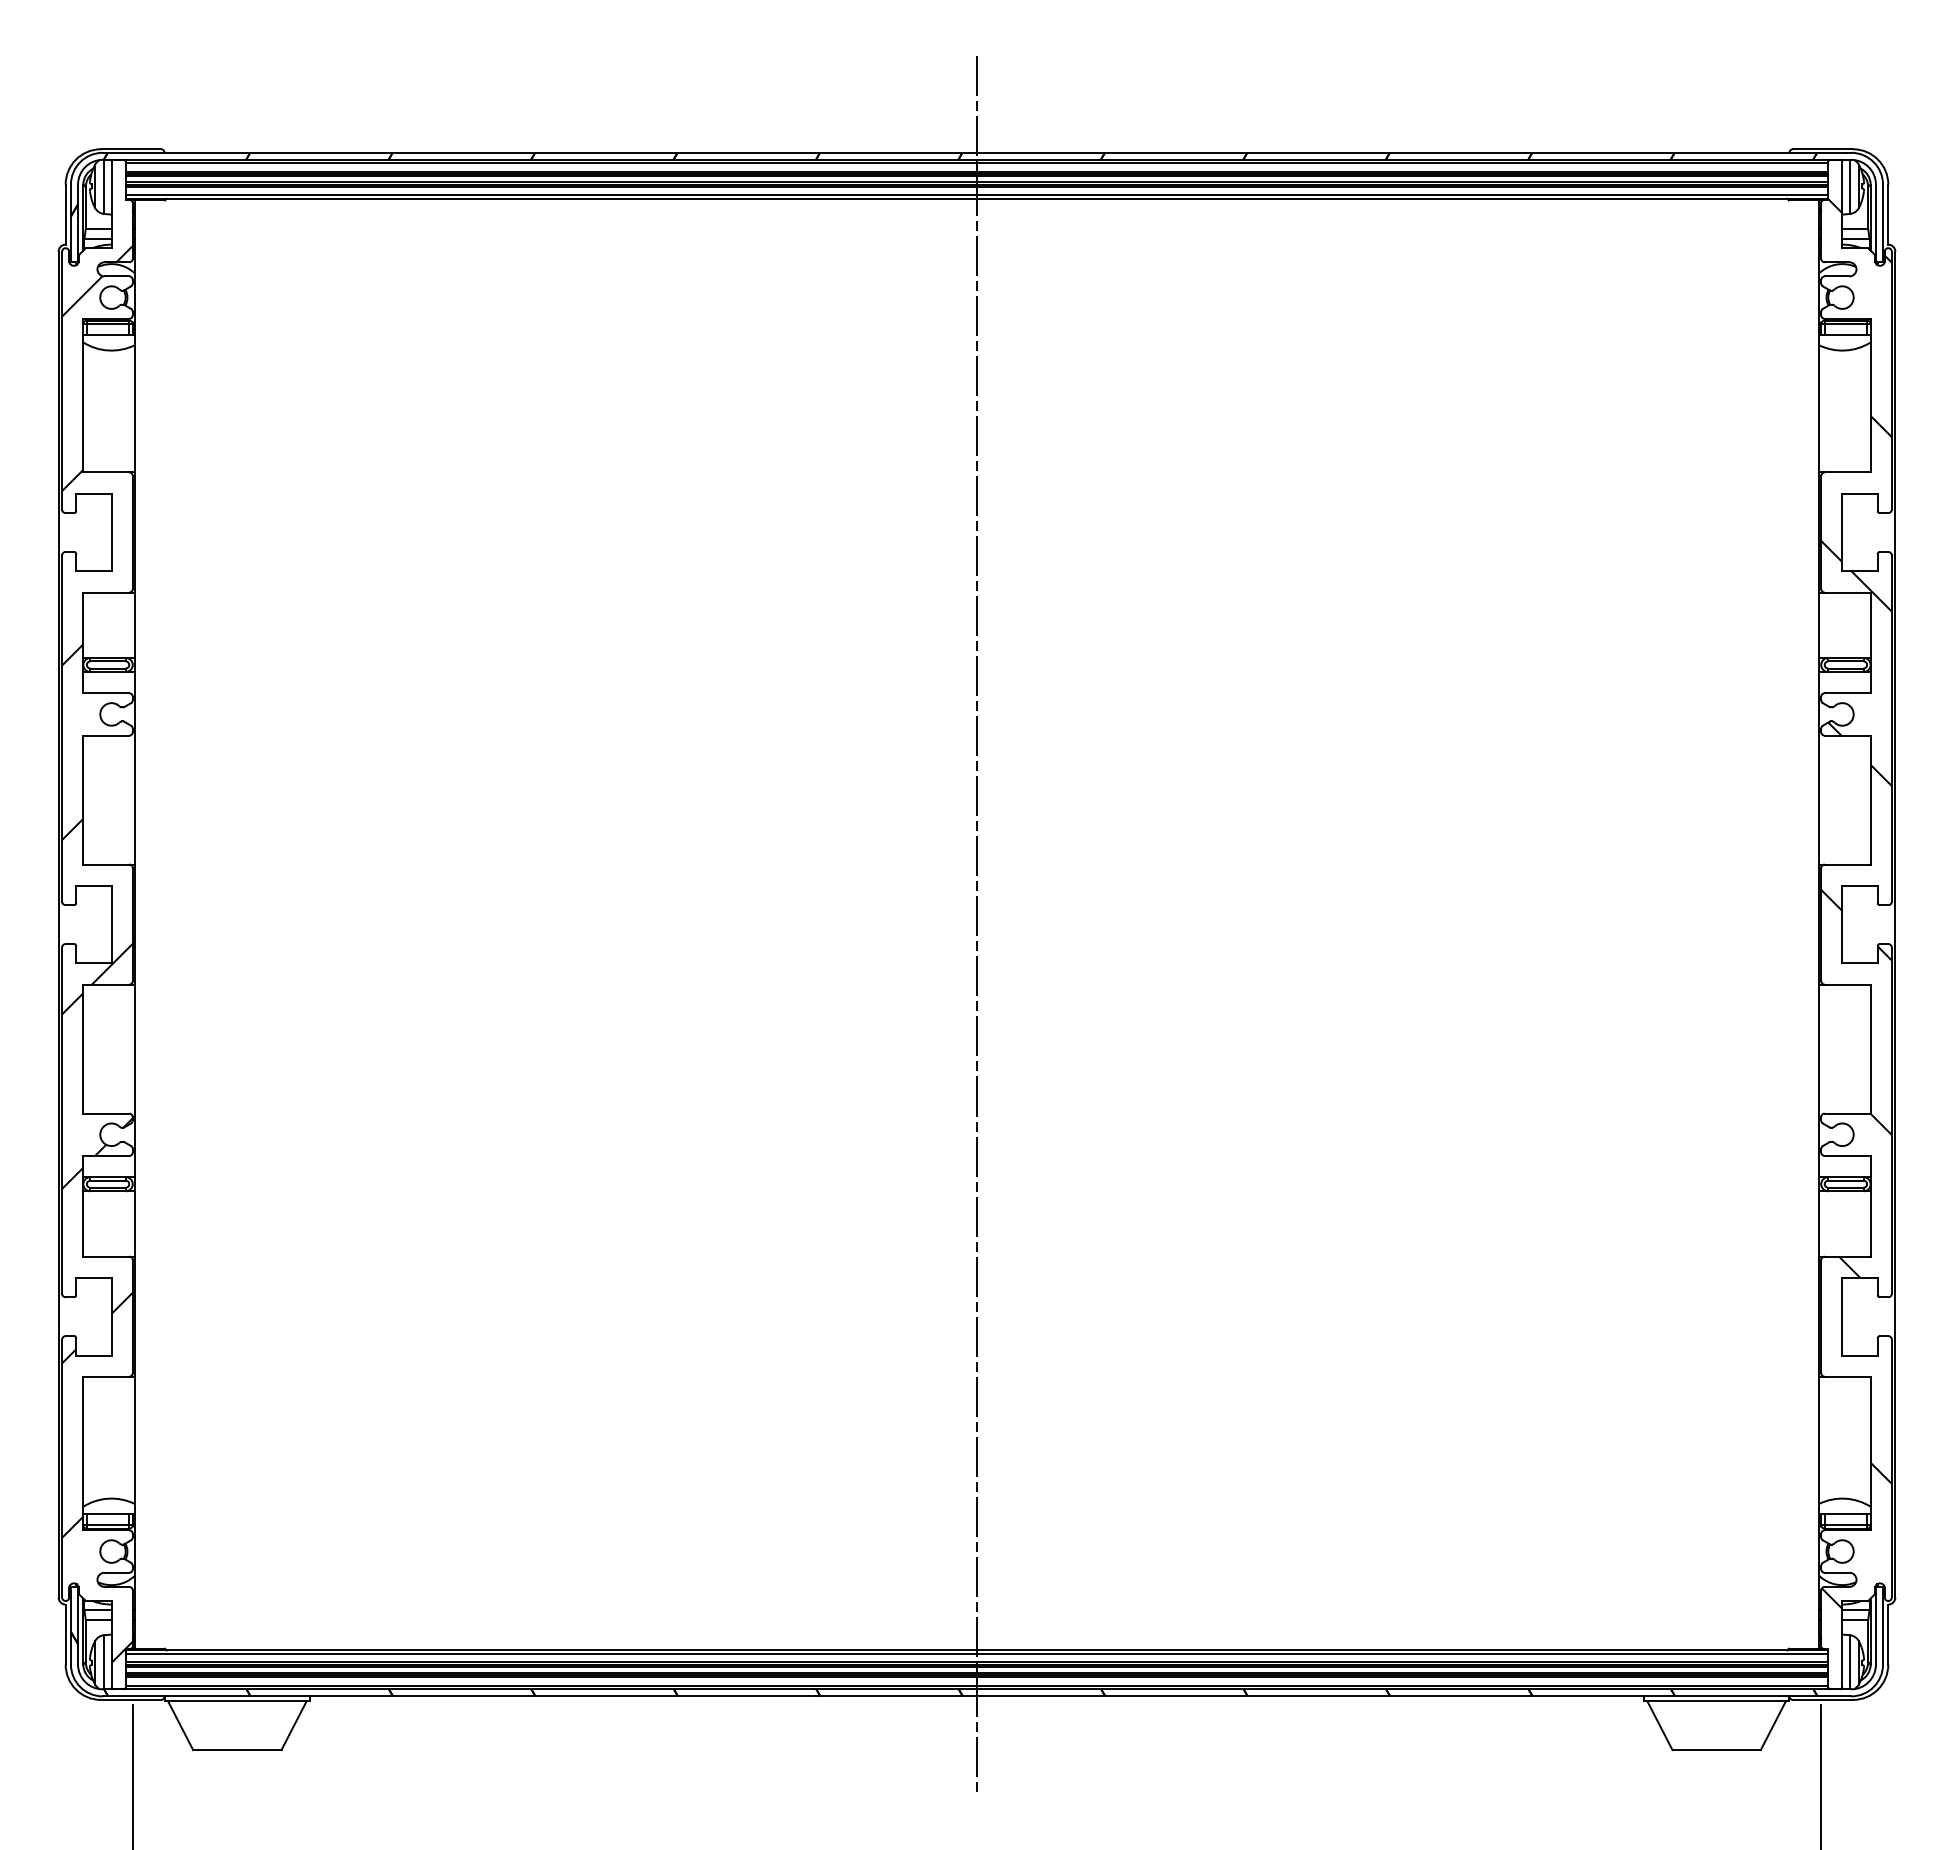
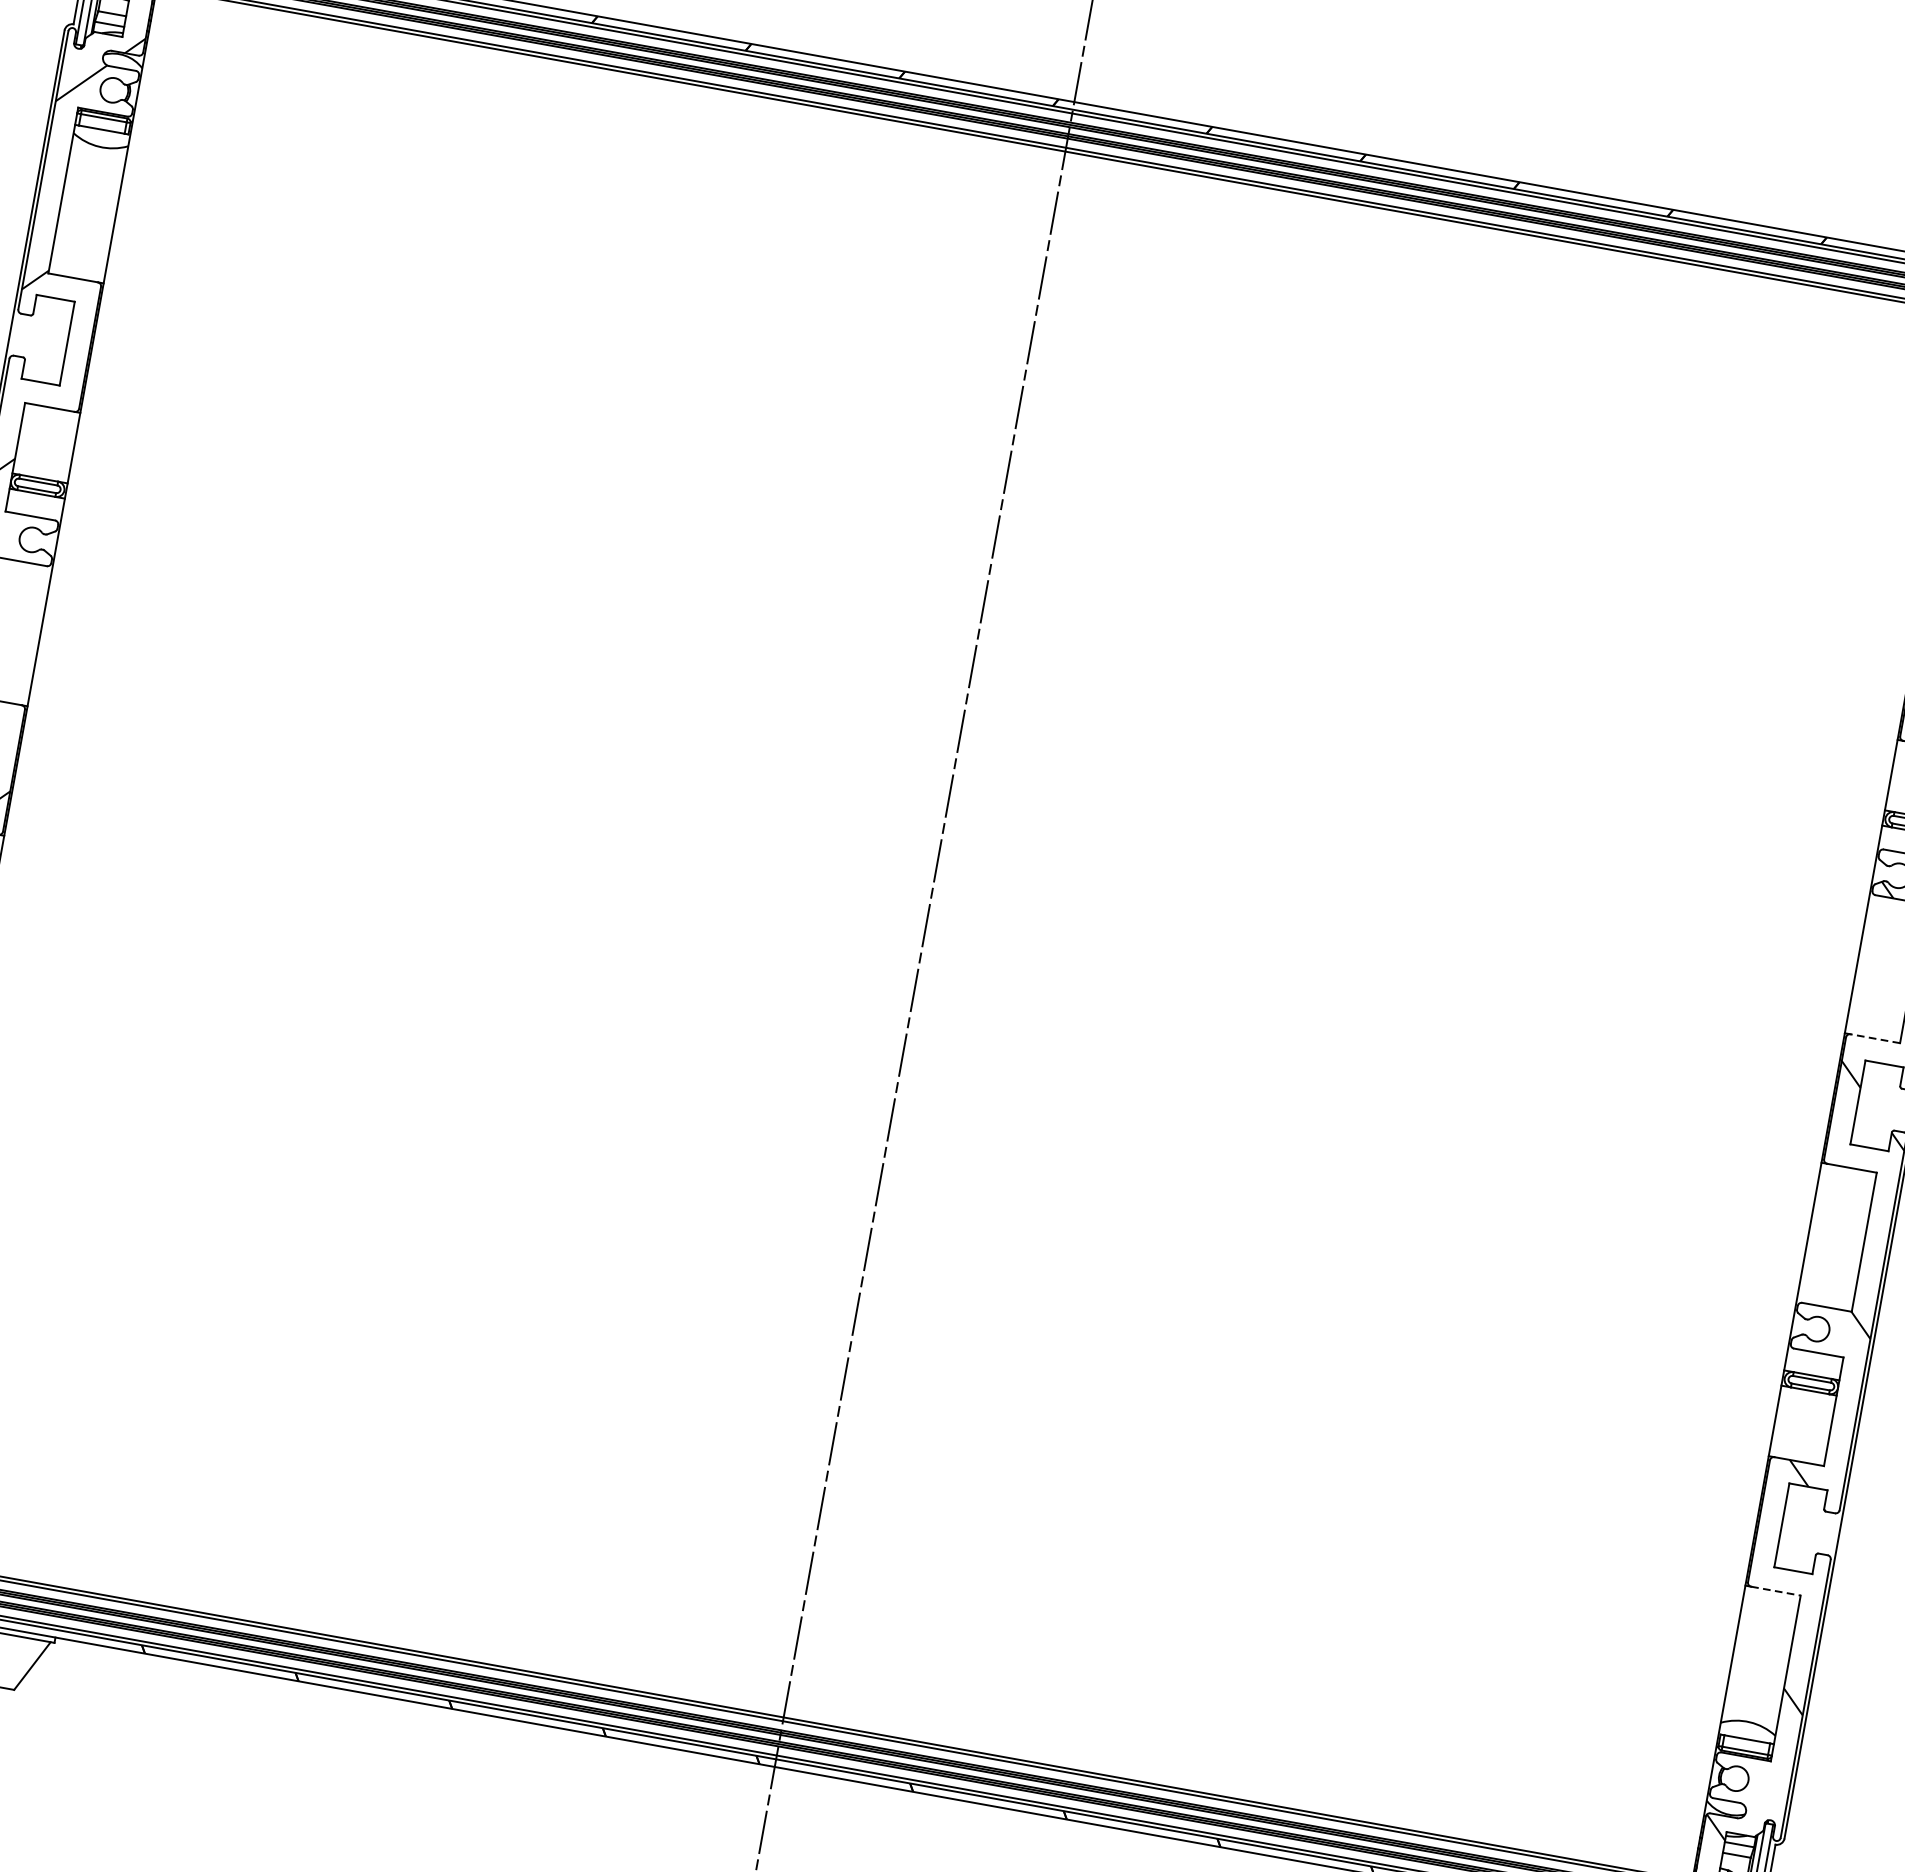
line: (1847, 864) -> (1875, 1038), solid -> dashed
line: (1847, 1376) -> (1775, 1590), solid -> dashed

